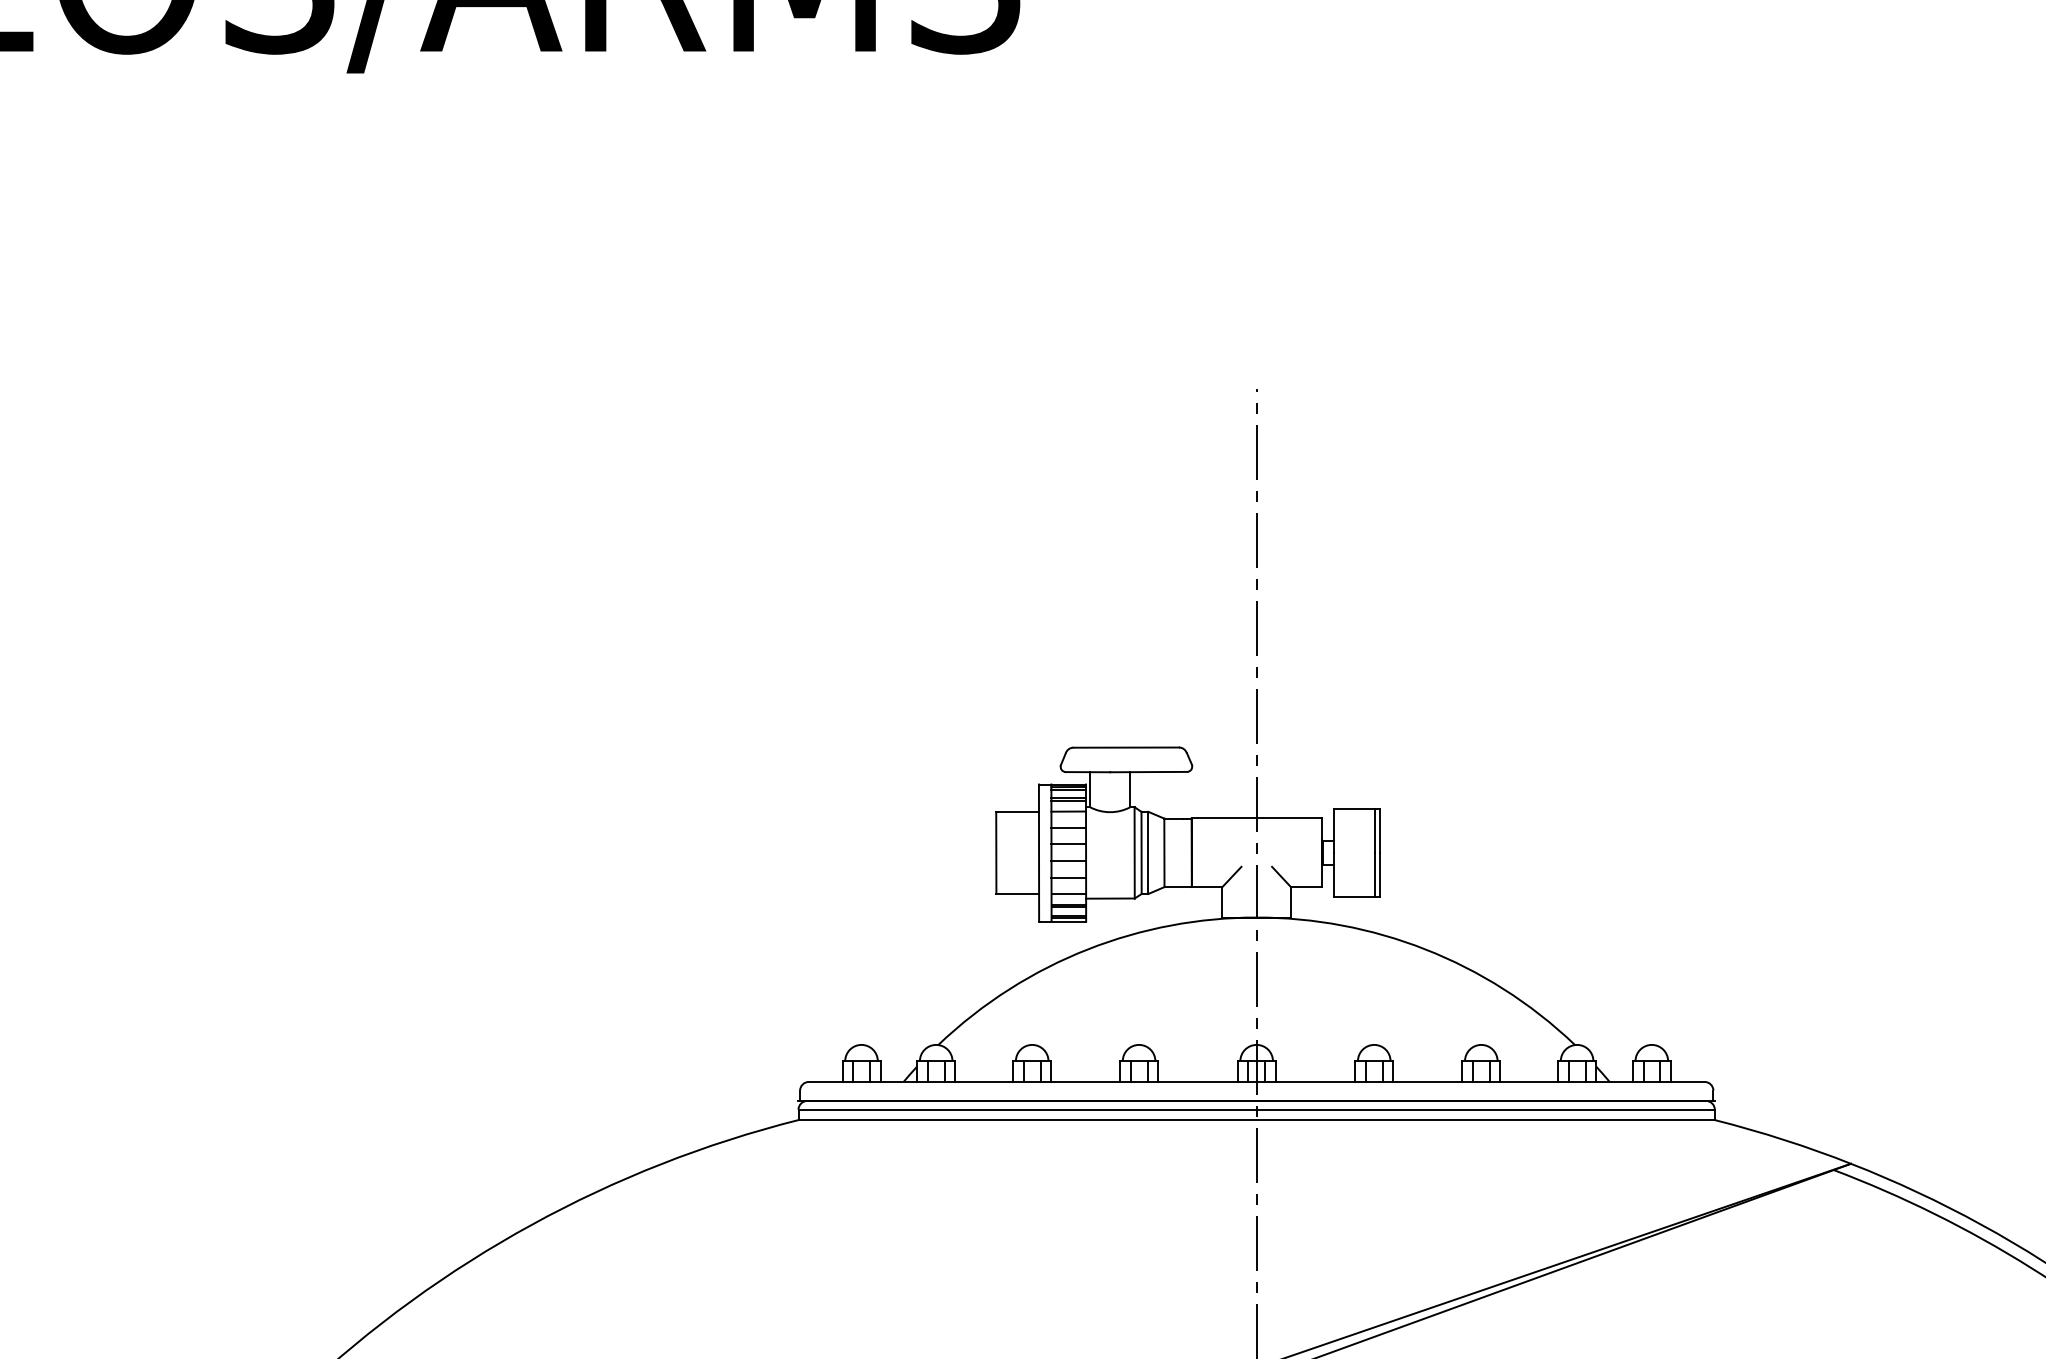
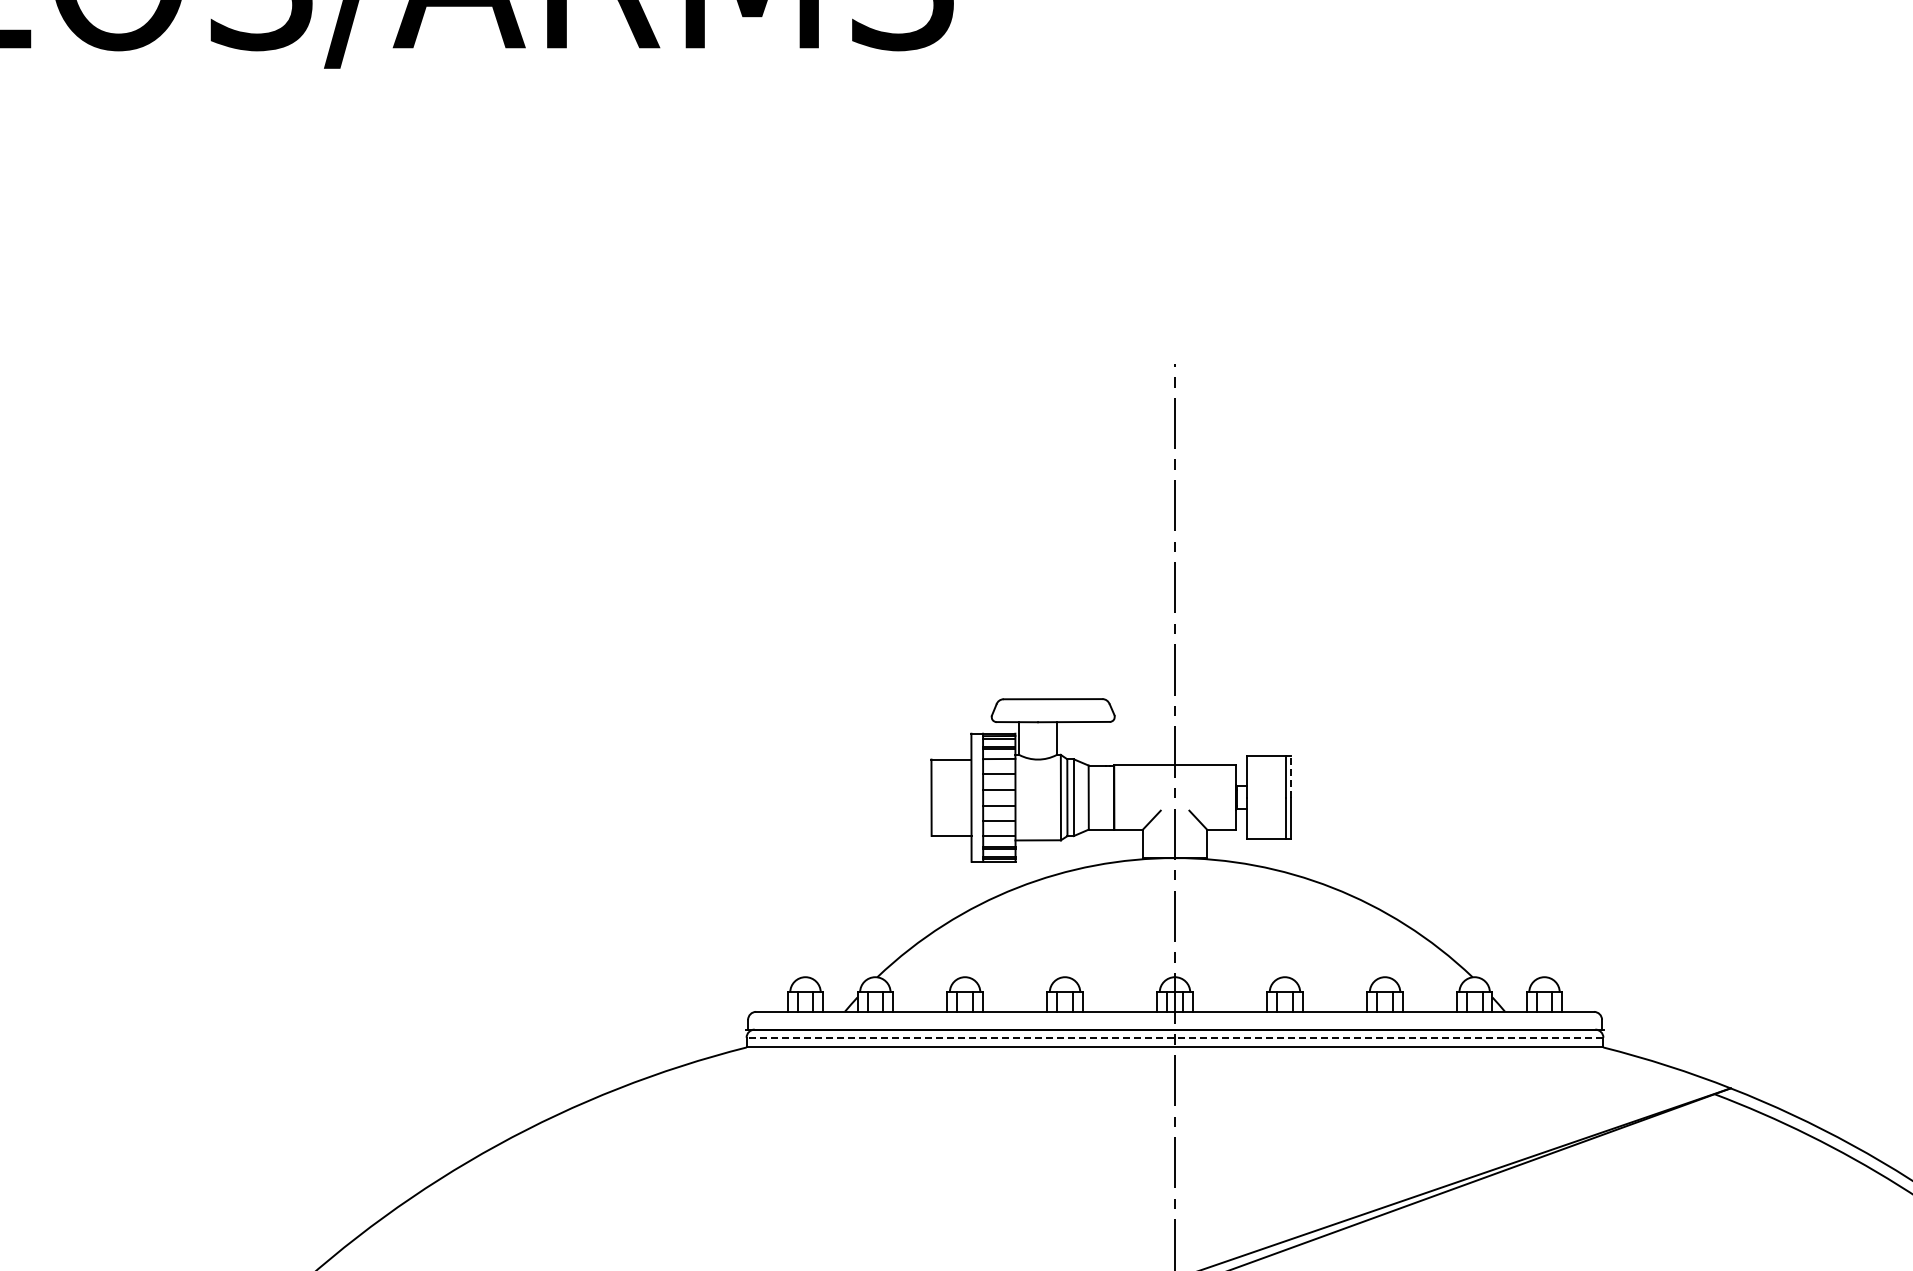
line: (1380, 830) -> (1290, 776), solid -> dashed
line: (1256, 1109) -> (1174, 1037), solid -> dashed

